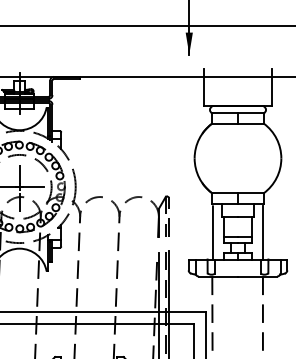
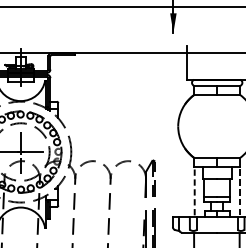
line: (212, 232) -> (194, 193), solid -> dashed
line: (263, 232) -> (240, 193), solid -> dashed

